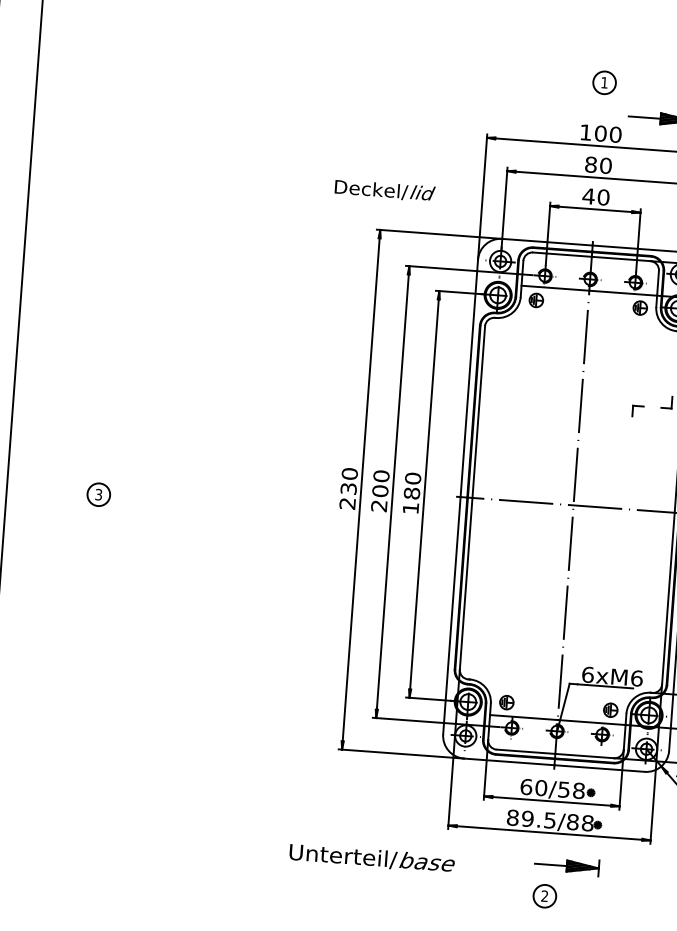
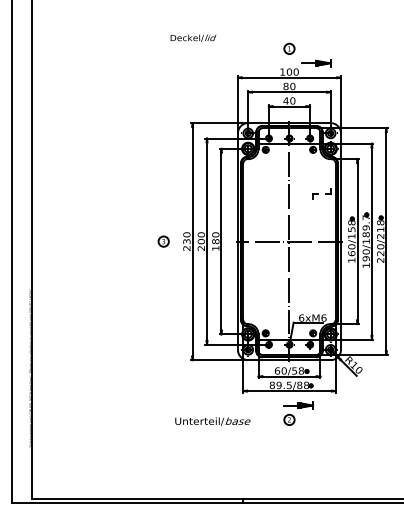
text: (385, 189) -> (193, 37), moved
part: (98, 494) -> (163, 241), moved
text: (371, 858) -> (212, 421), moved

